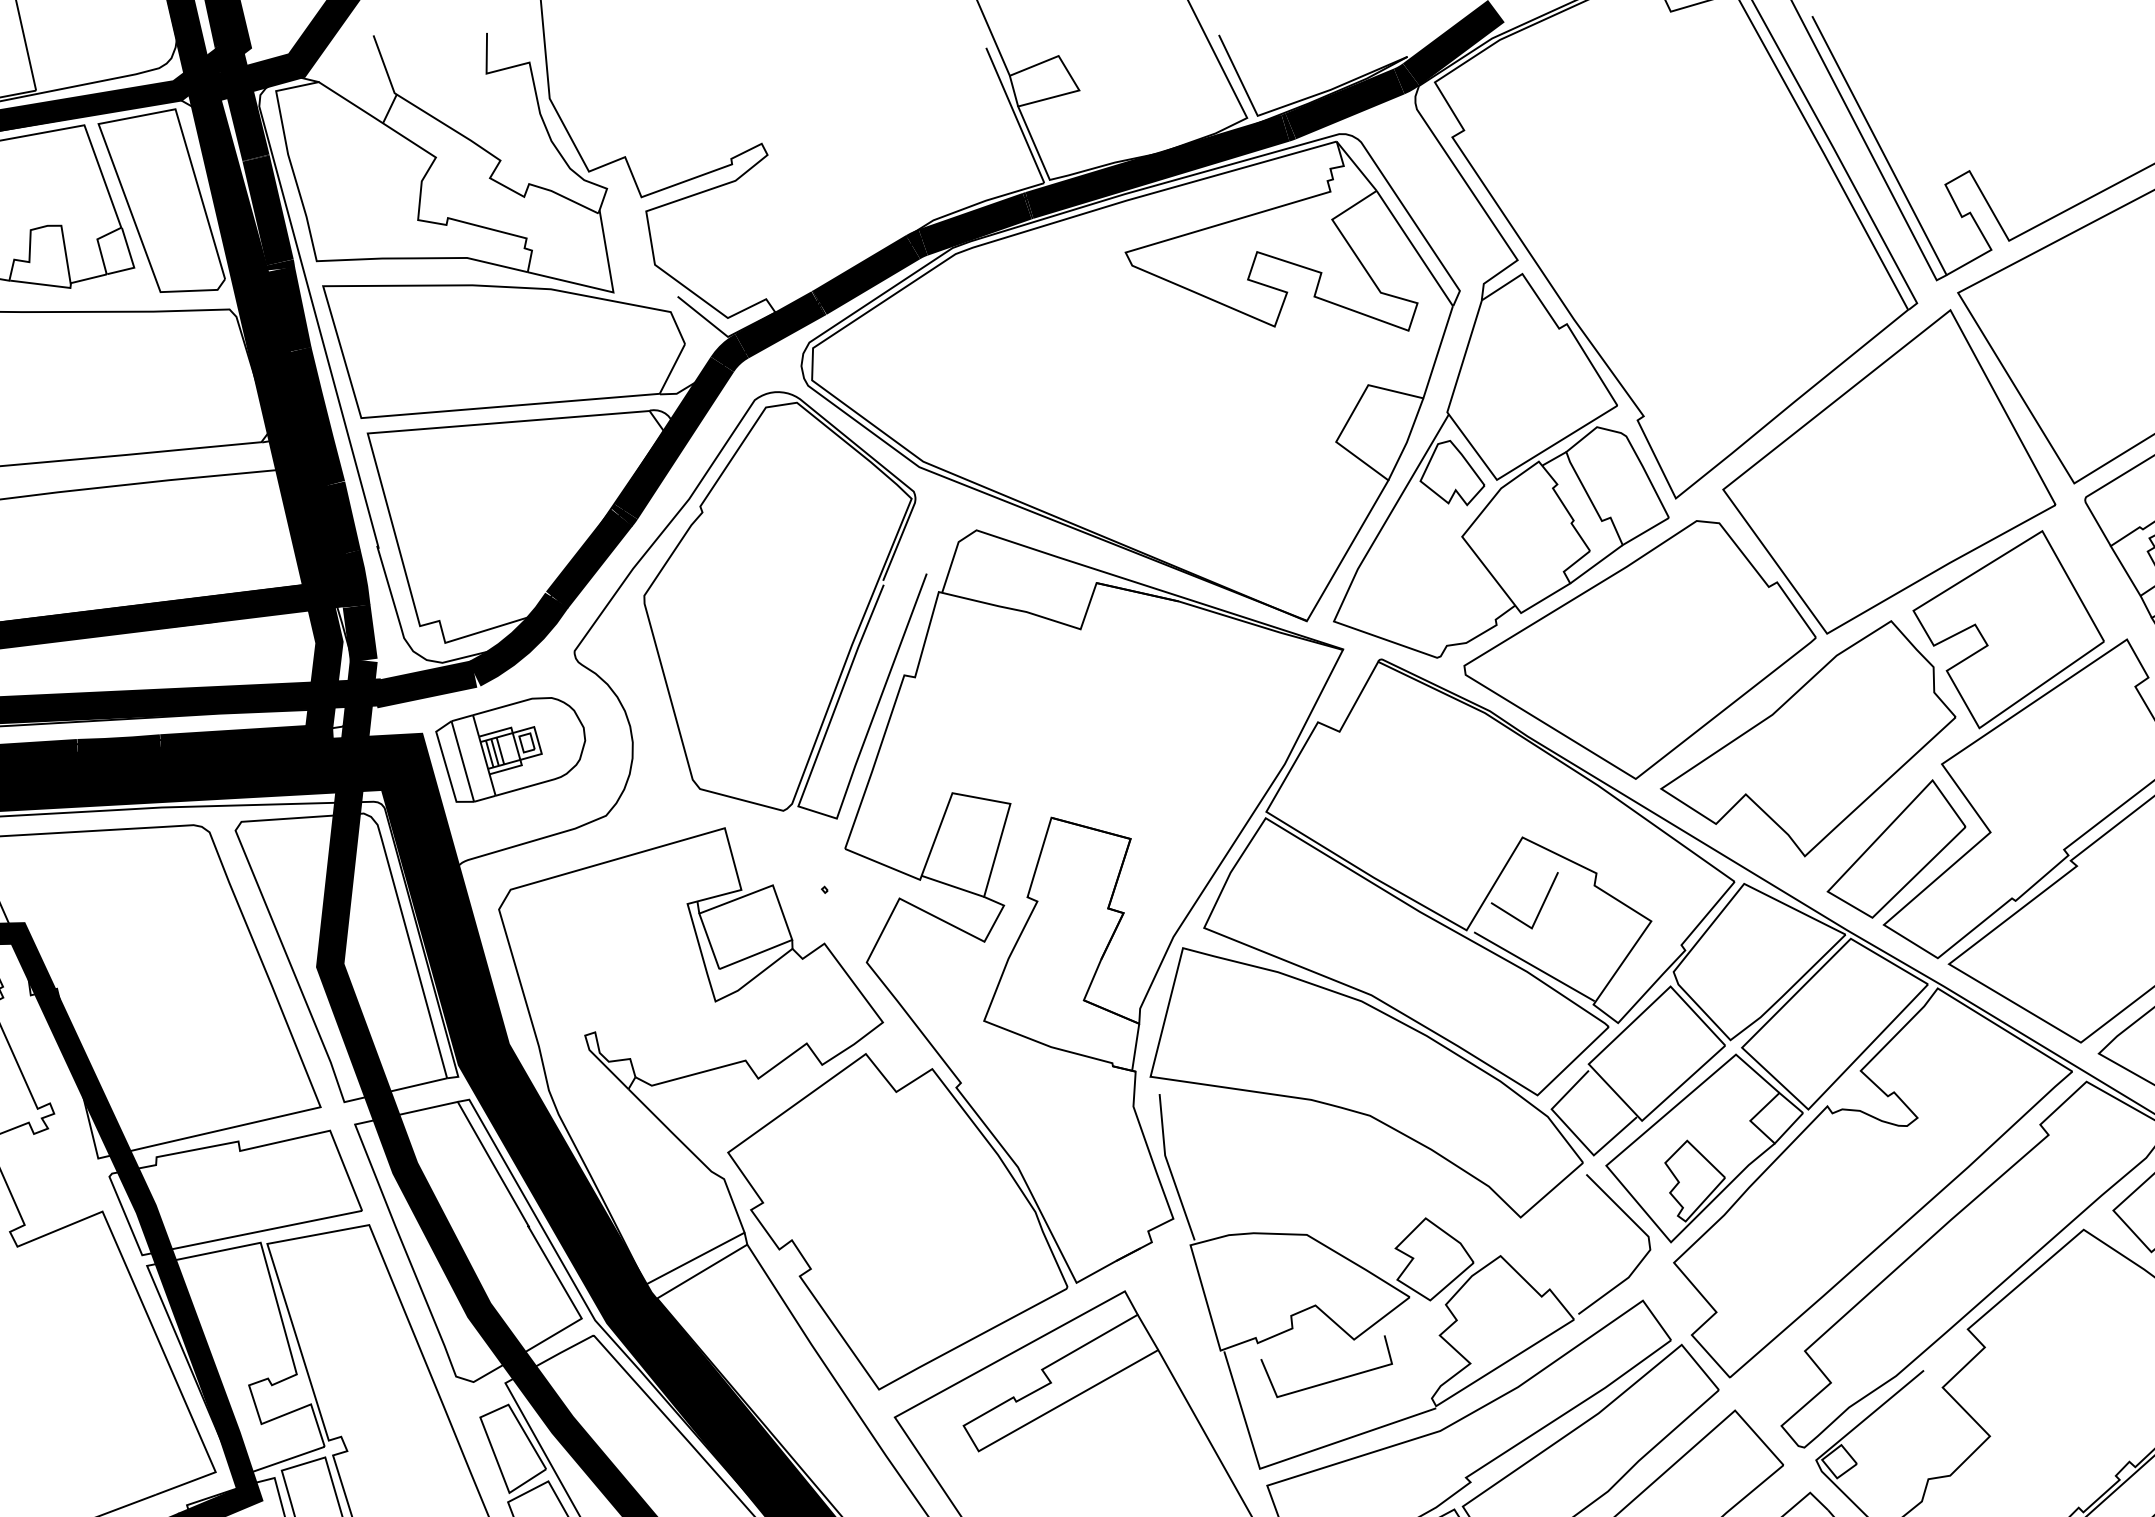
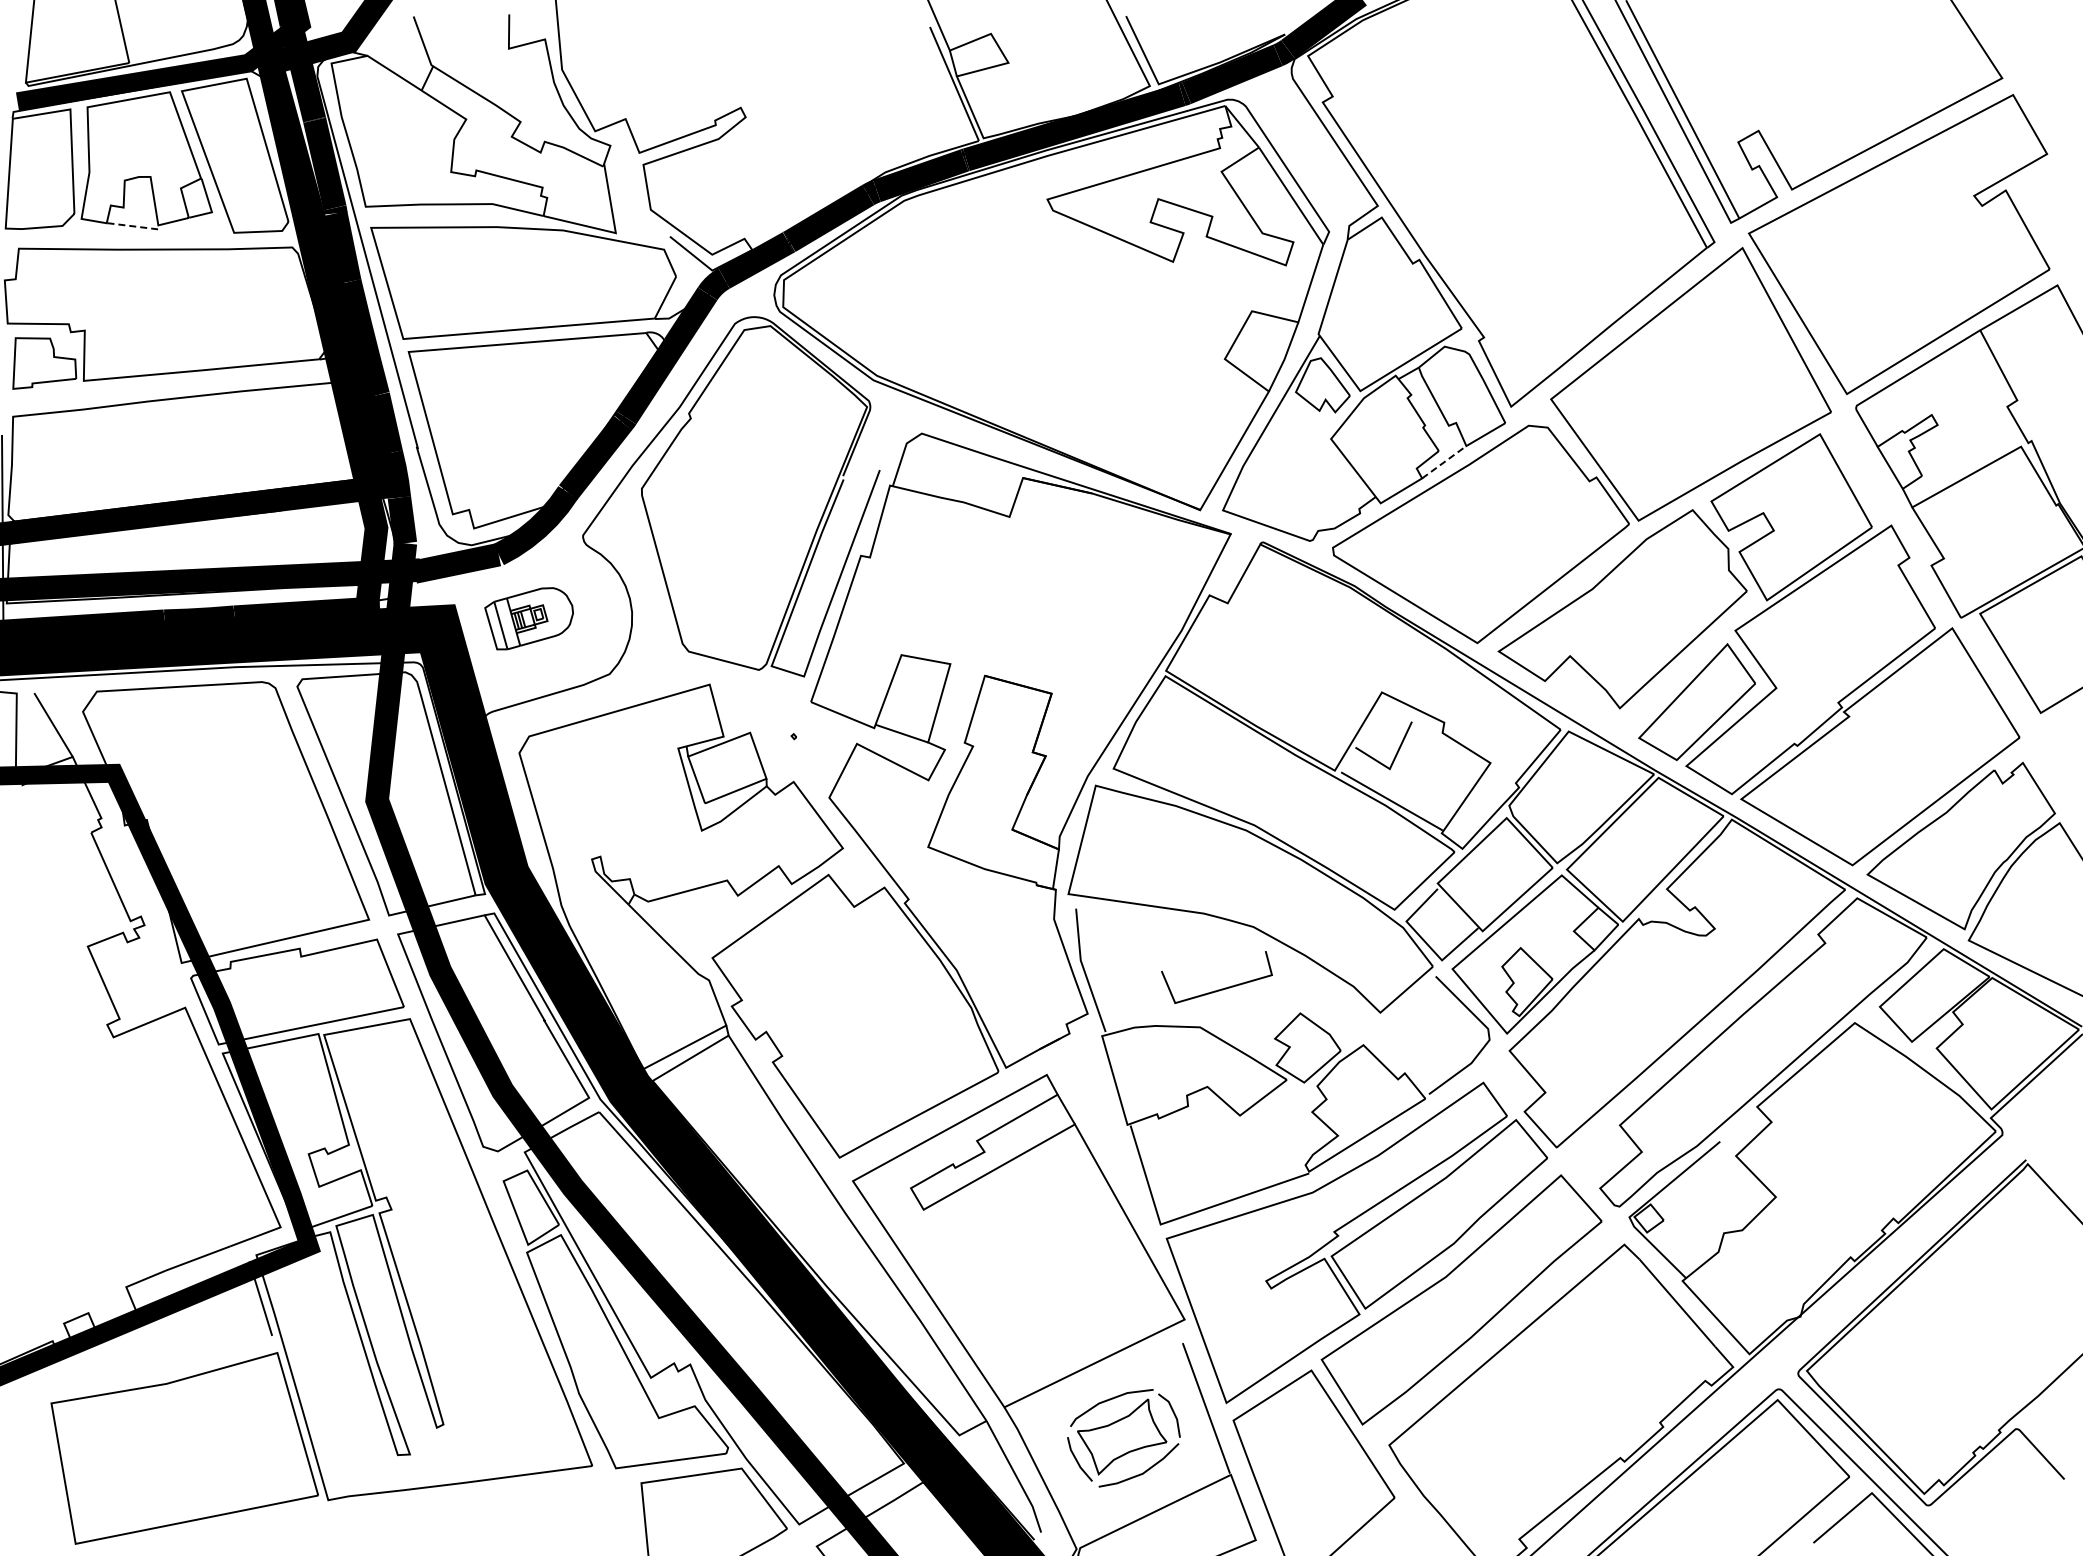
line: (43, 284) -> (135, 226), solid -> dashed
line: (1596, 563) -> (1444, 461), solid -> dashed
part: (509, 749) -> (528, 618), size x0.7
line: (1332, 1379) -> (1221, 988), moved

